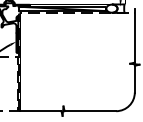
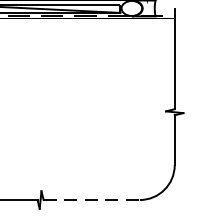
line: (90, 111) -> (91, 200), solid -> dashed

